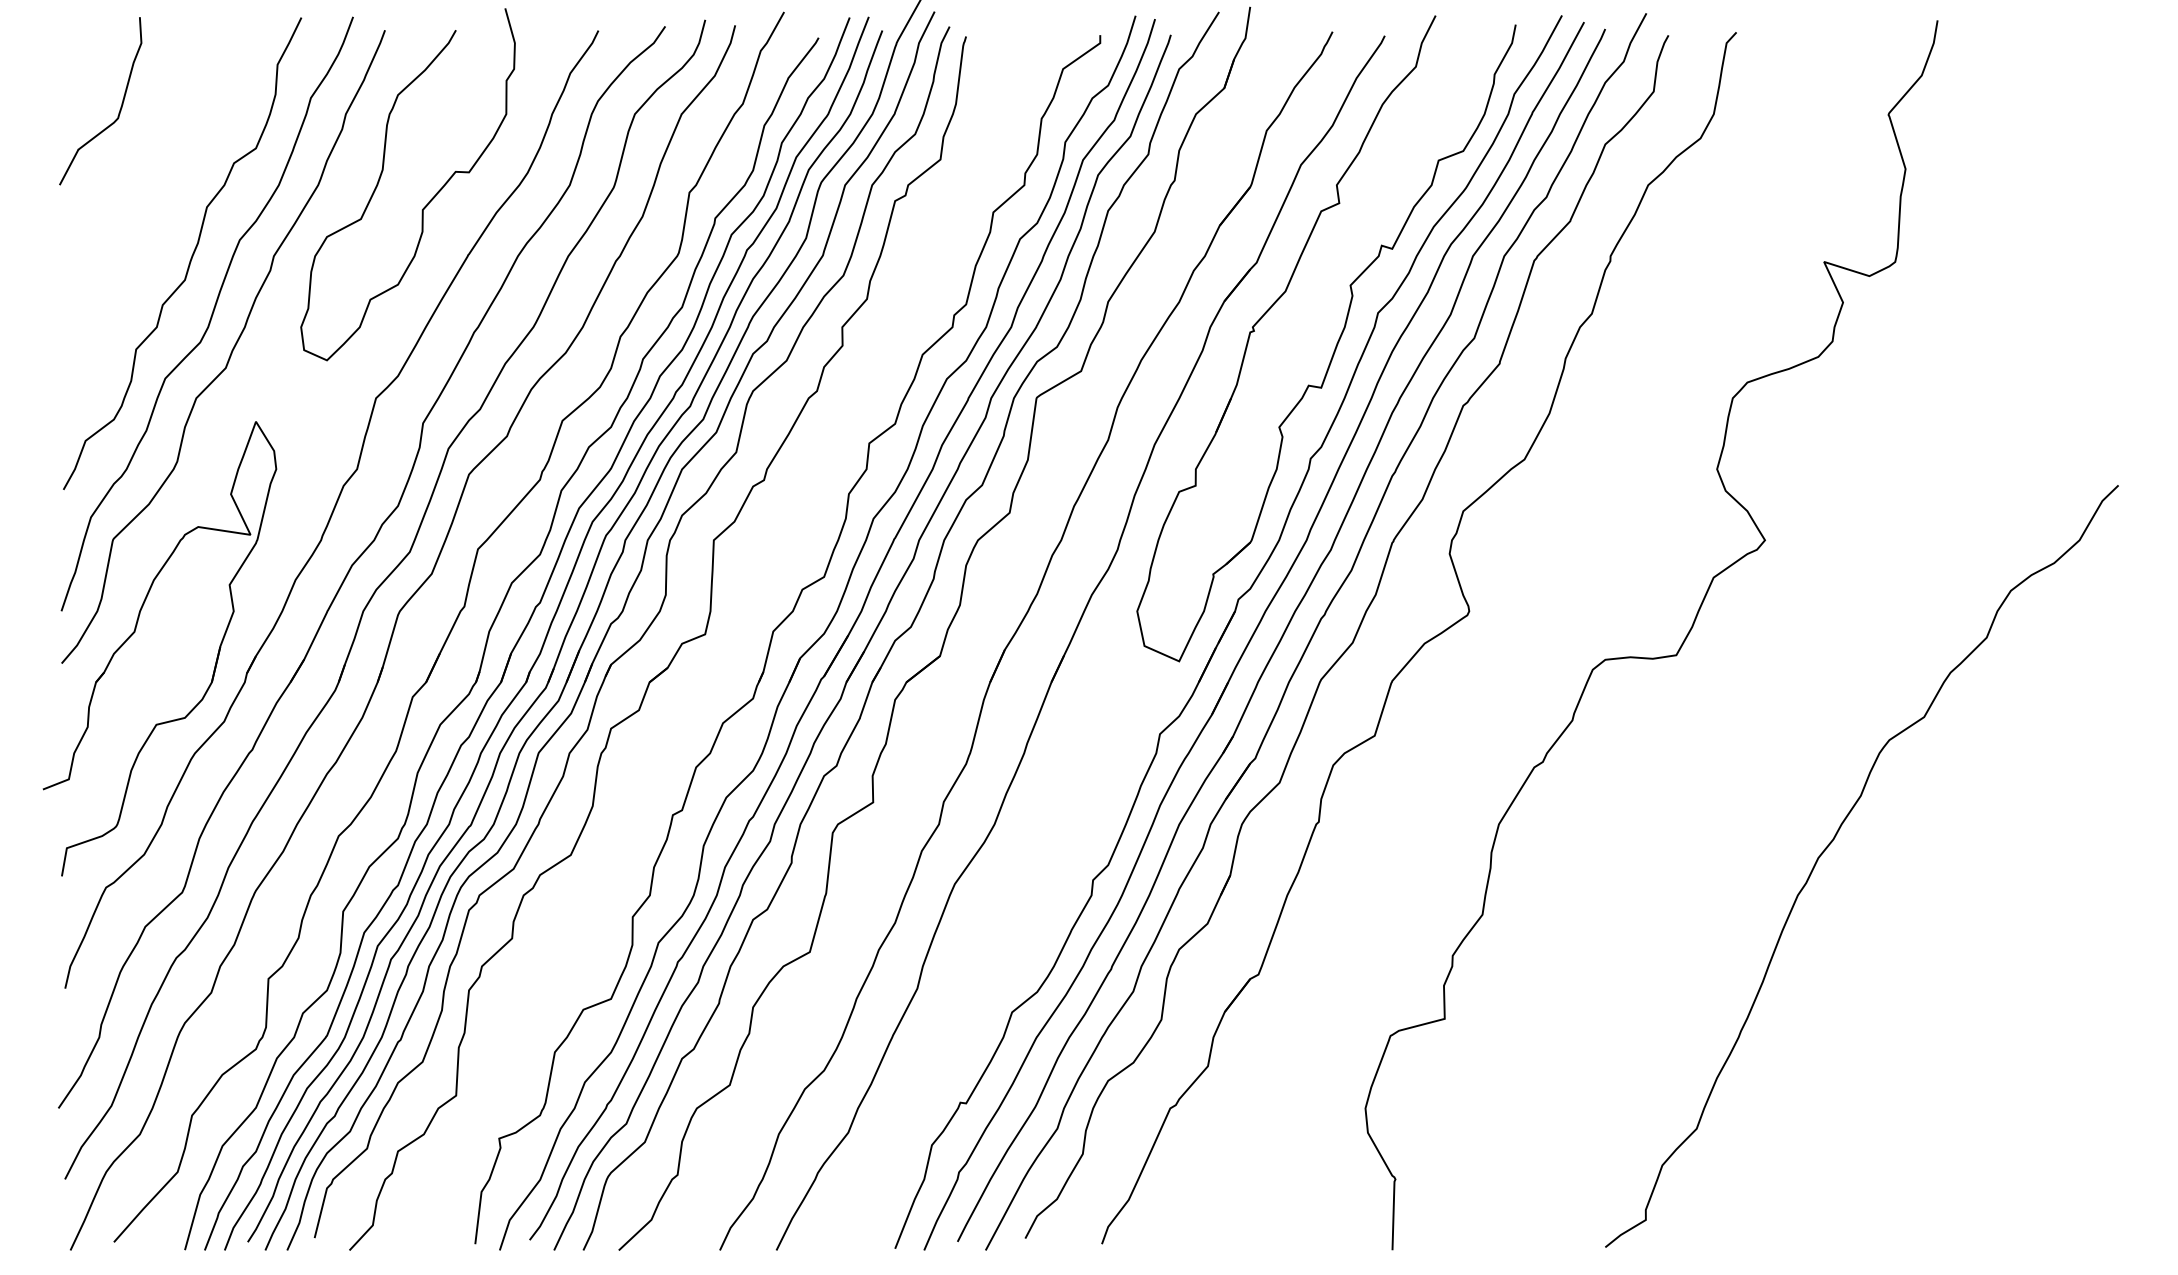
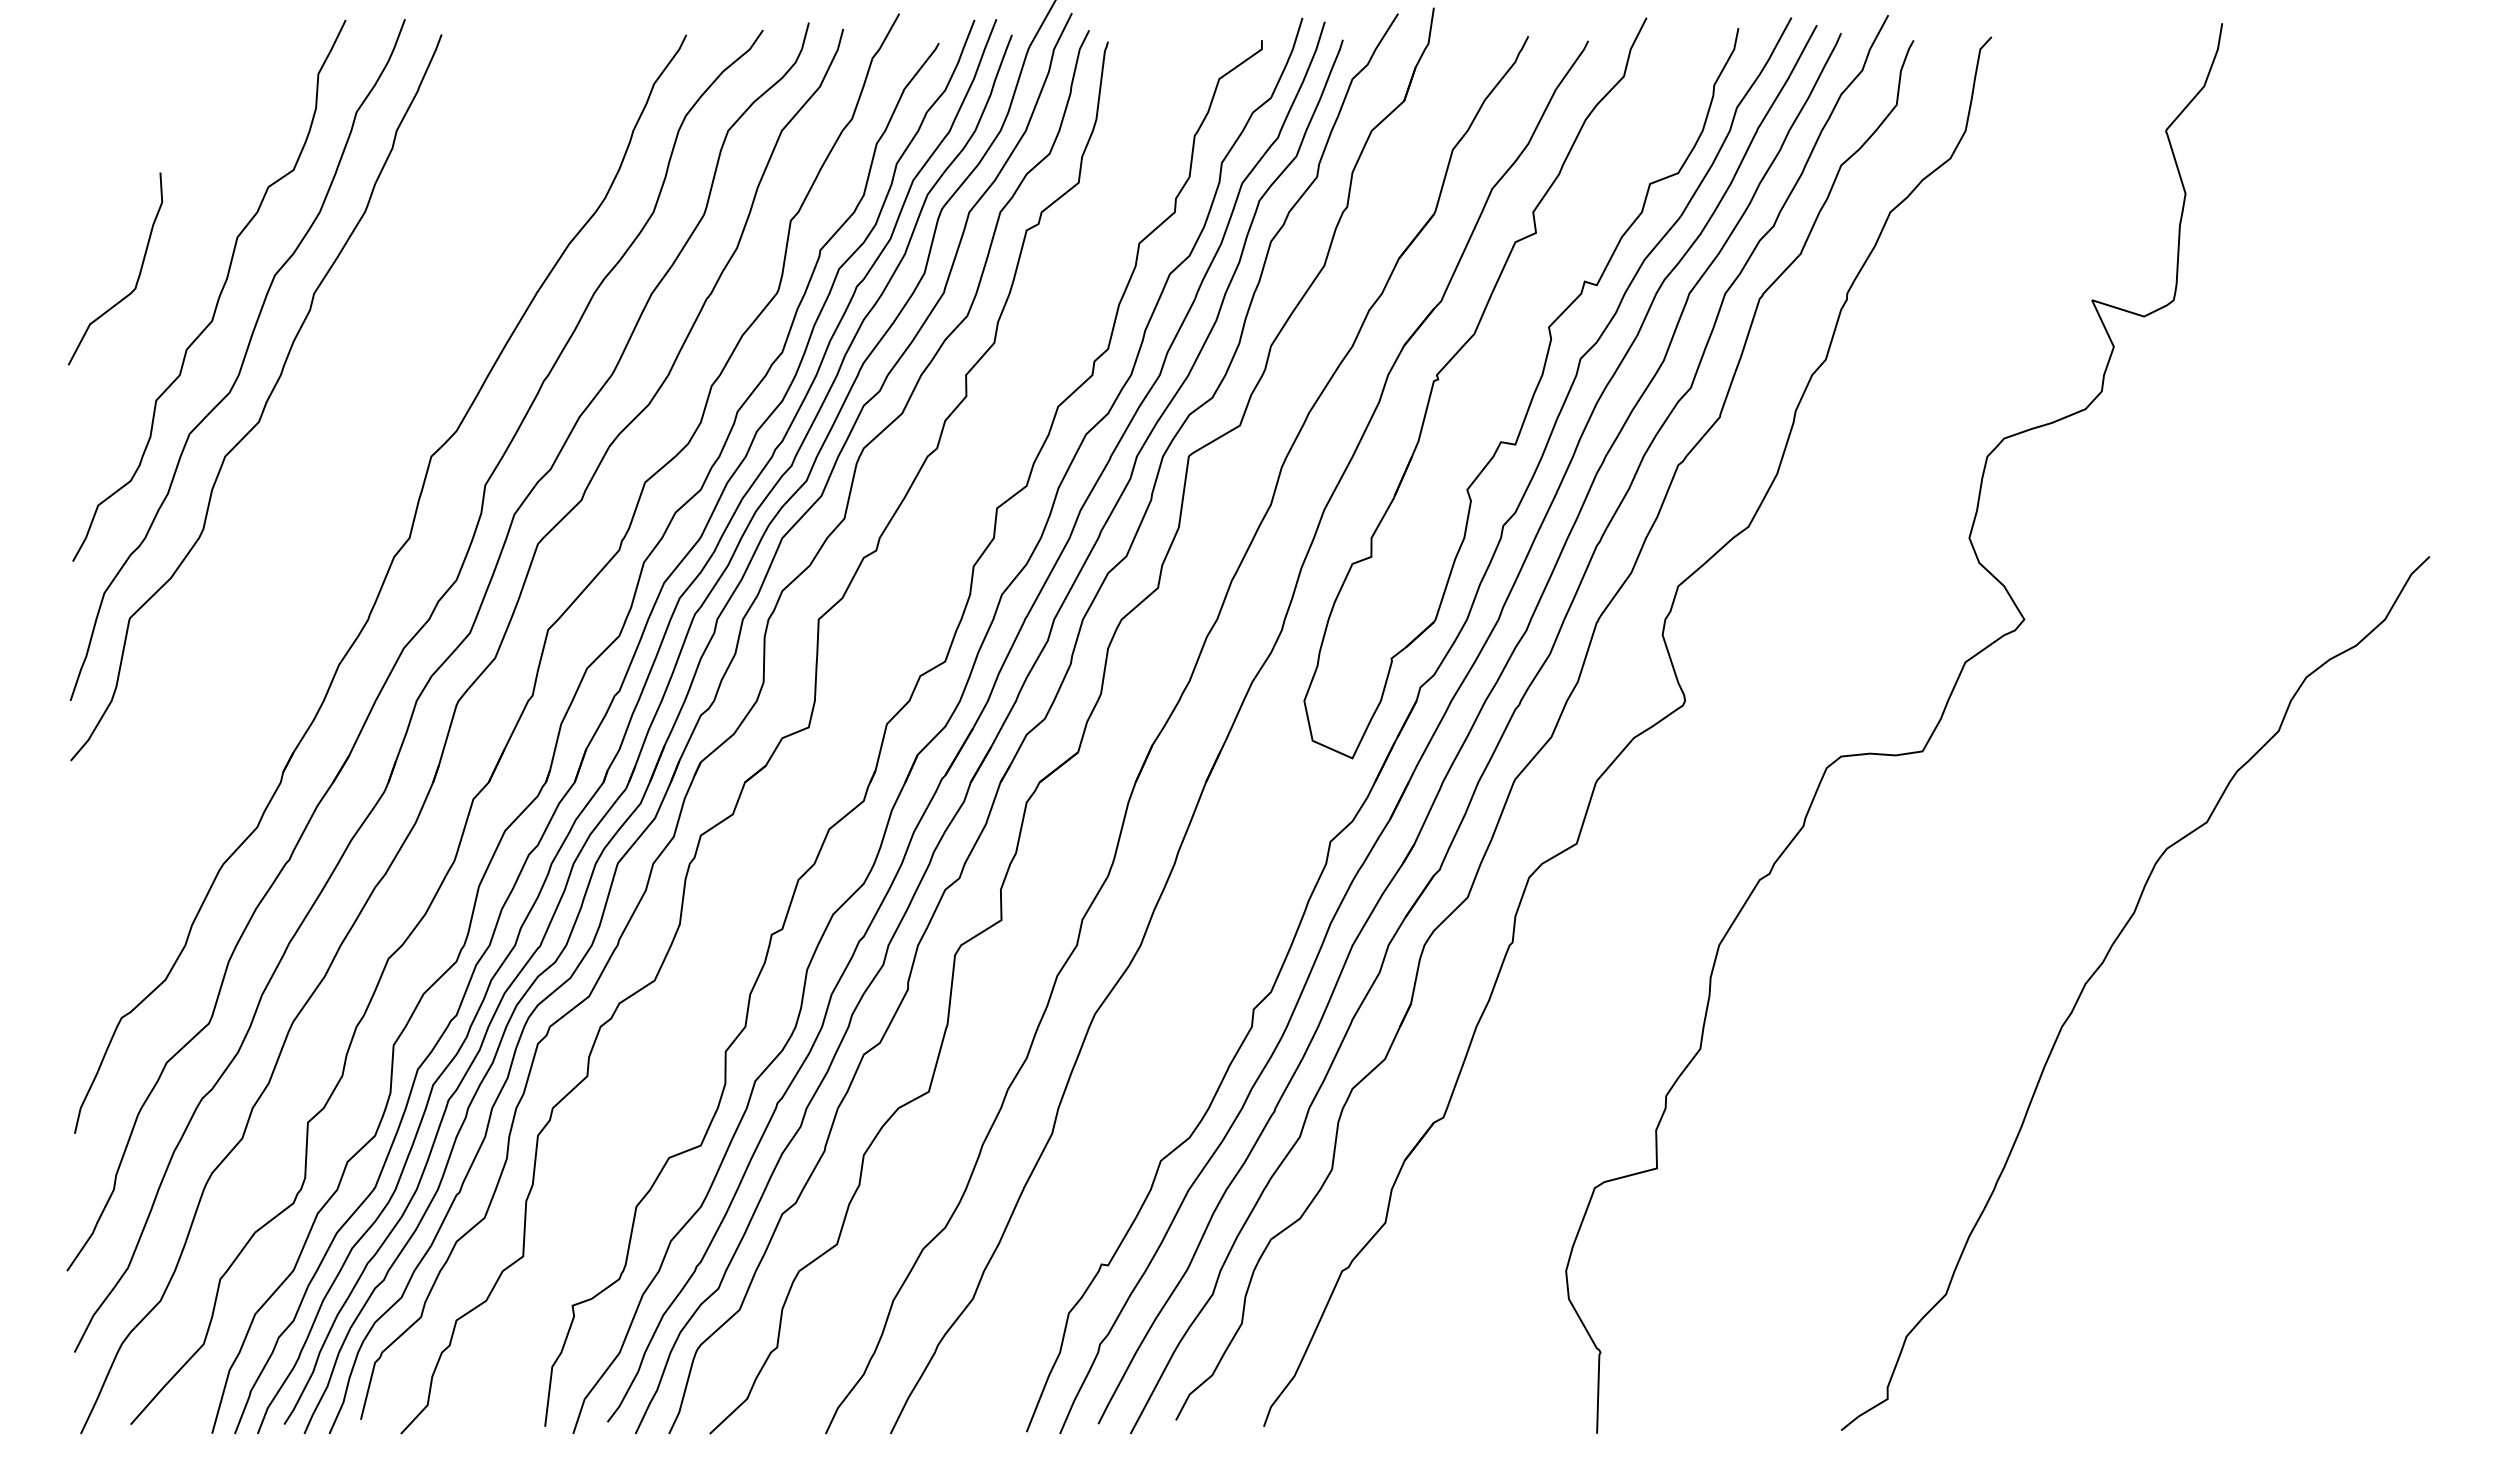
curve: (120, 106) -> (138, 274), moved
curve: (427, 202) -> (490, 232), removed
part: (135, 631) -> (155, 724), removed

